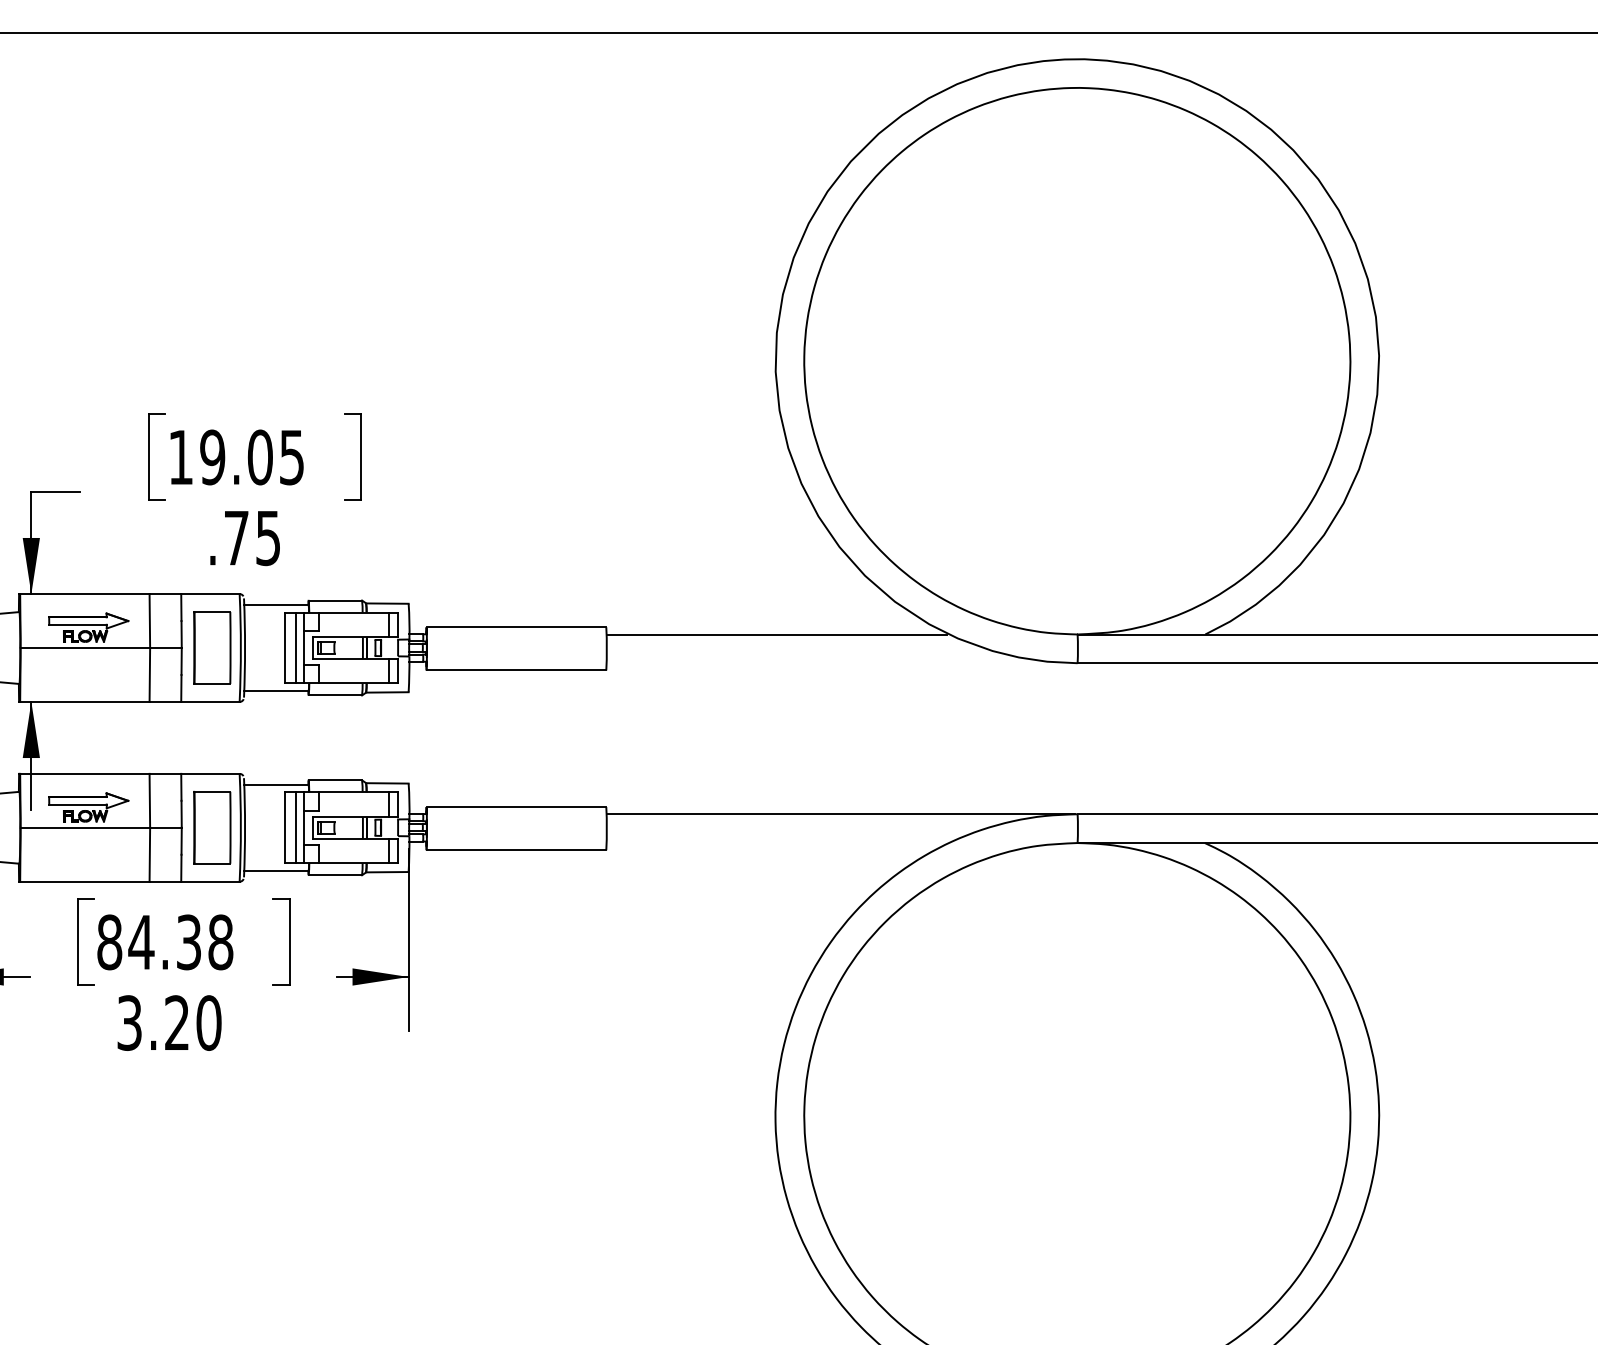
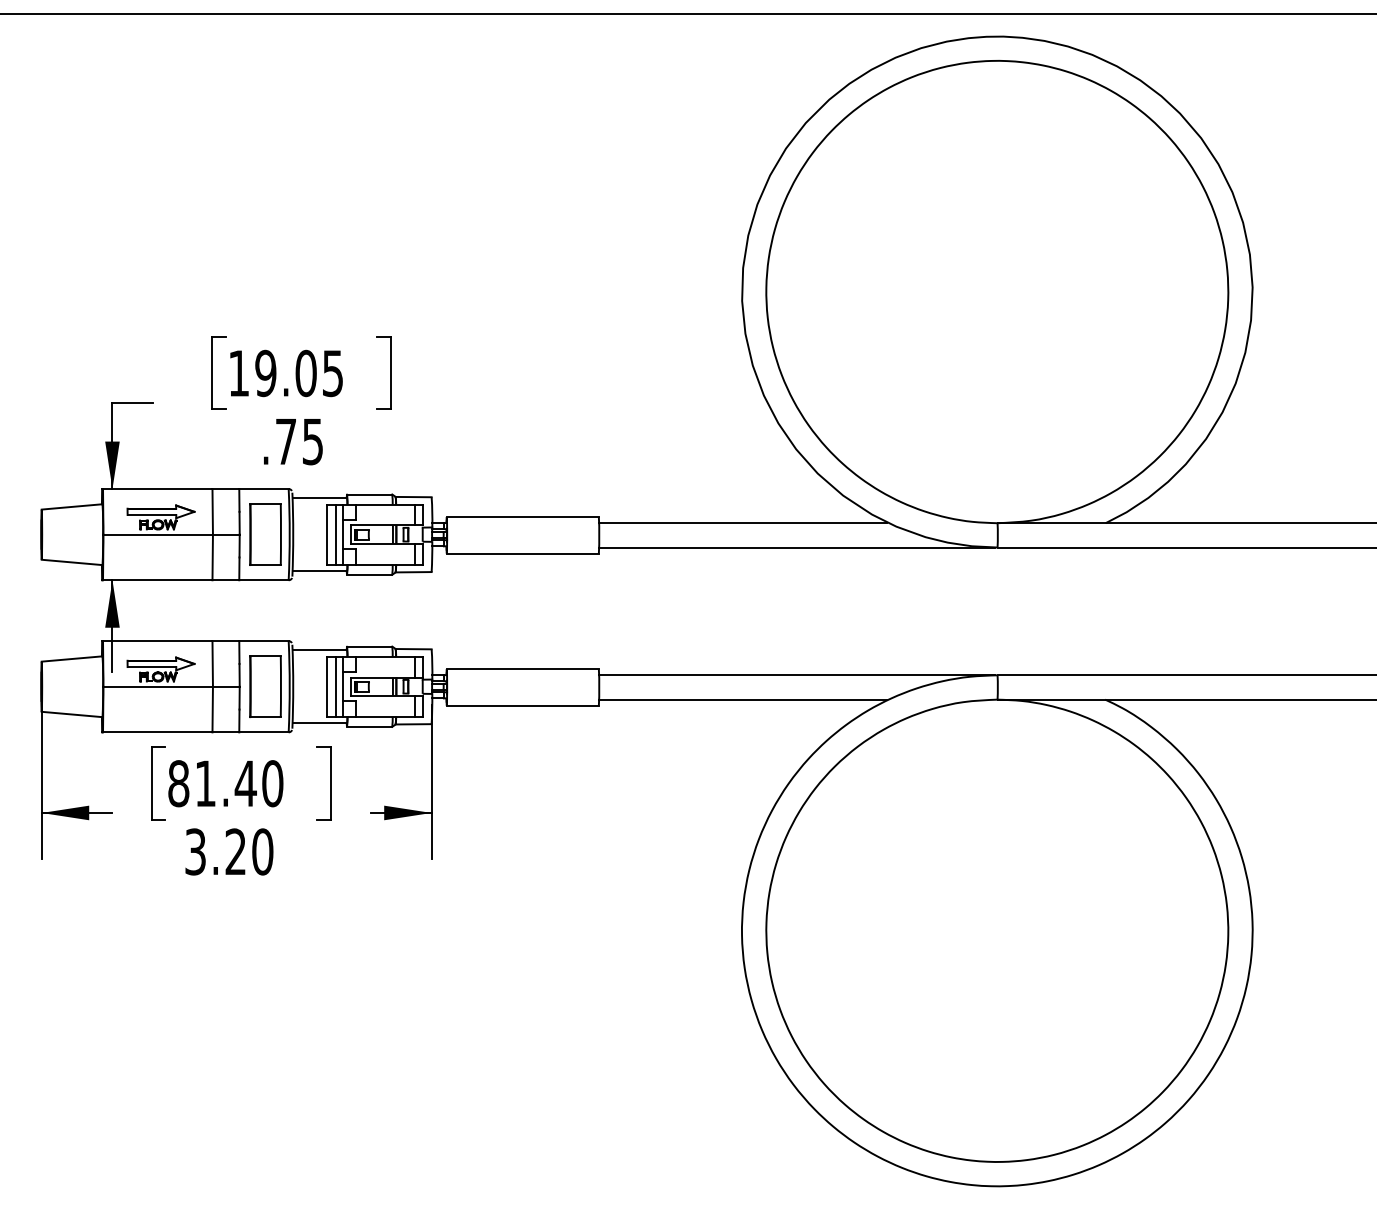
line: (841, 663) -> (797, 547), added
line: (777, 842) -> (743, 699), added
text: (180, 942) -> (238, 783), 84.38 -> 81.40

